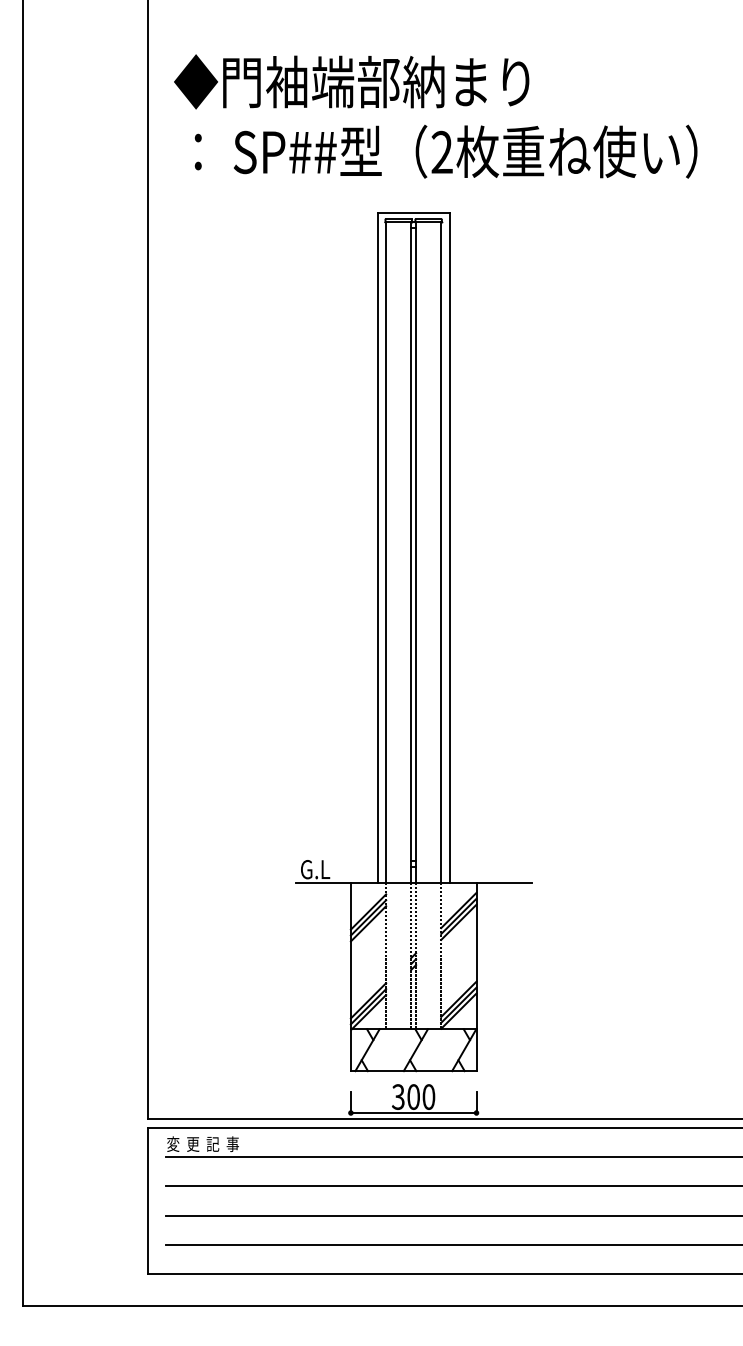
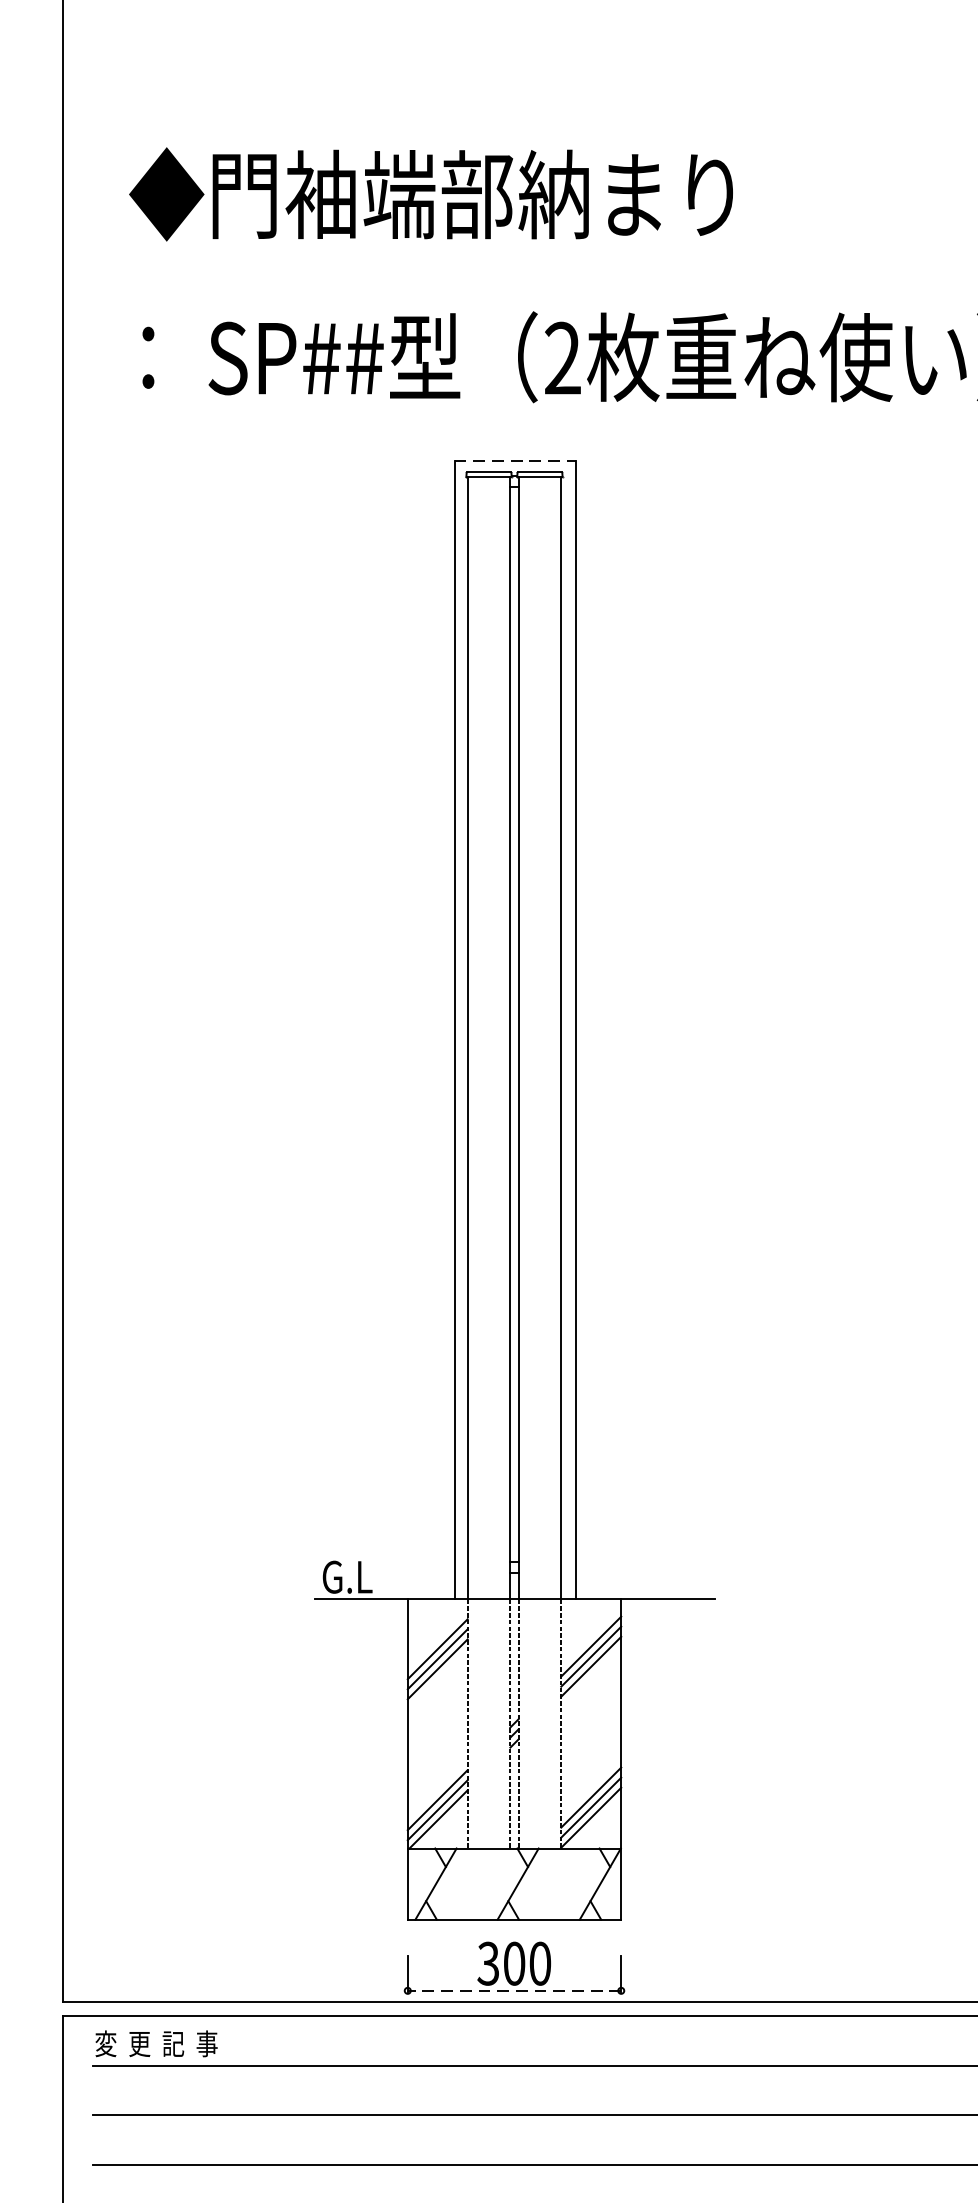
text: (351, 81) -> (430, 193), moved
line: (414, 212) -> (515, 460), solid -> dashed
line: (413, 1113) -> (514, 1991), solid -> dashed

